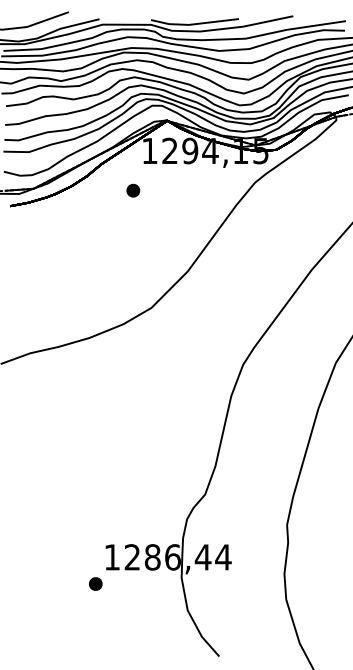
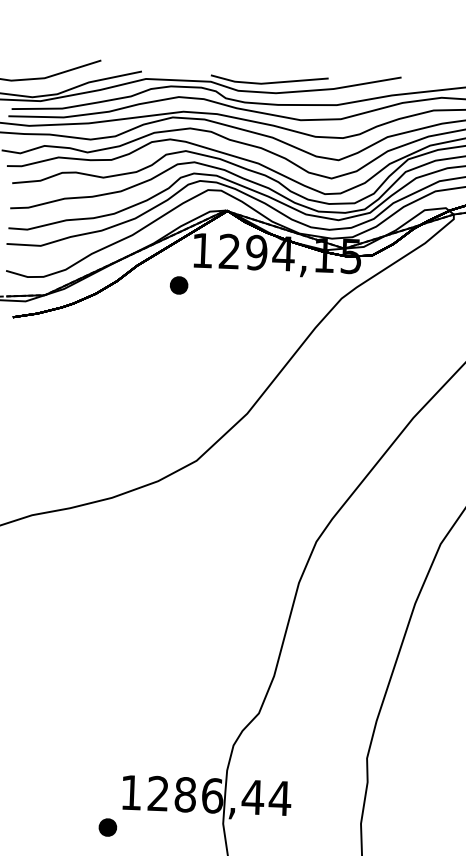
part: (133, 190) -> (179, 285), moved

